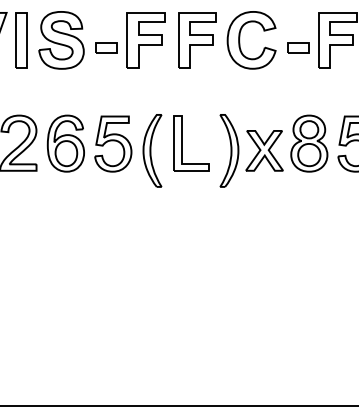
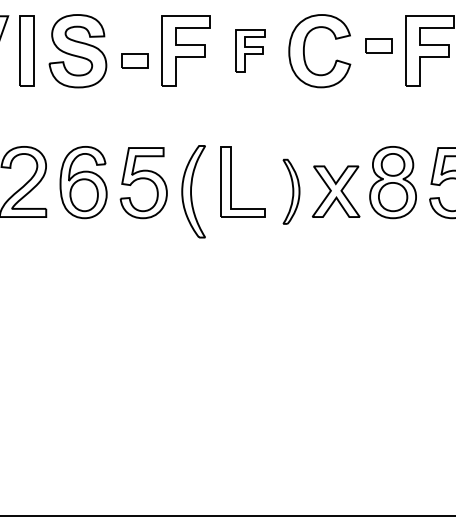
part: (197, 39) -> (250, 50), size x0.6
part: (297, 47) -> (378, 45), moved
part: (229, 150) -> (291, 191), size x0.7

